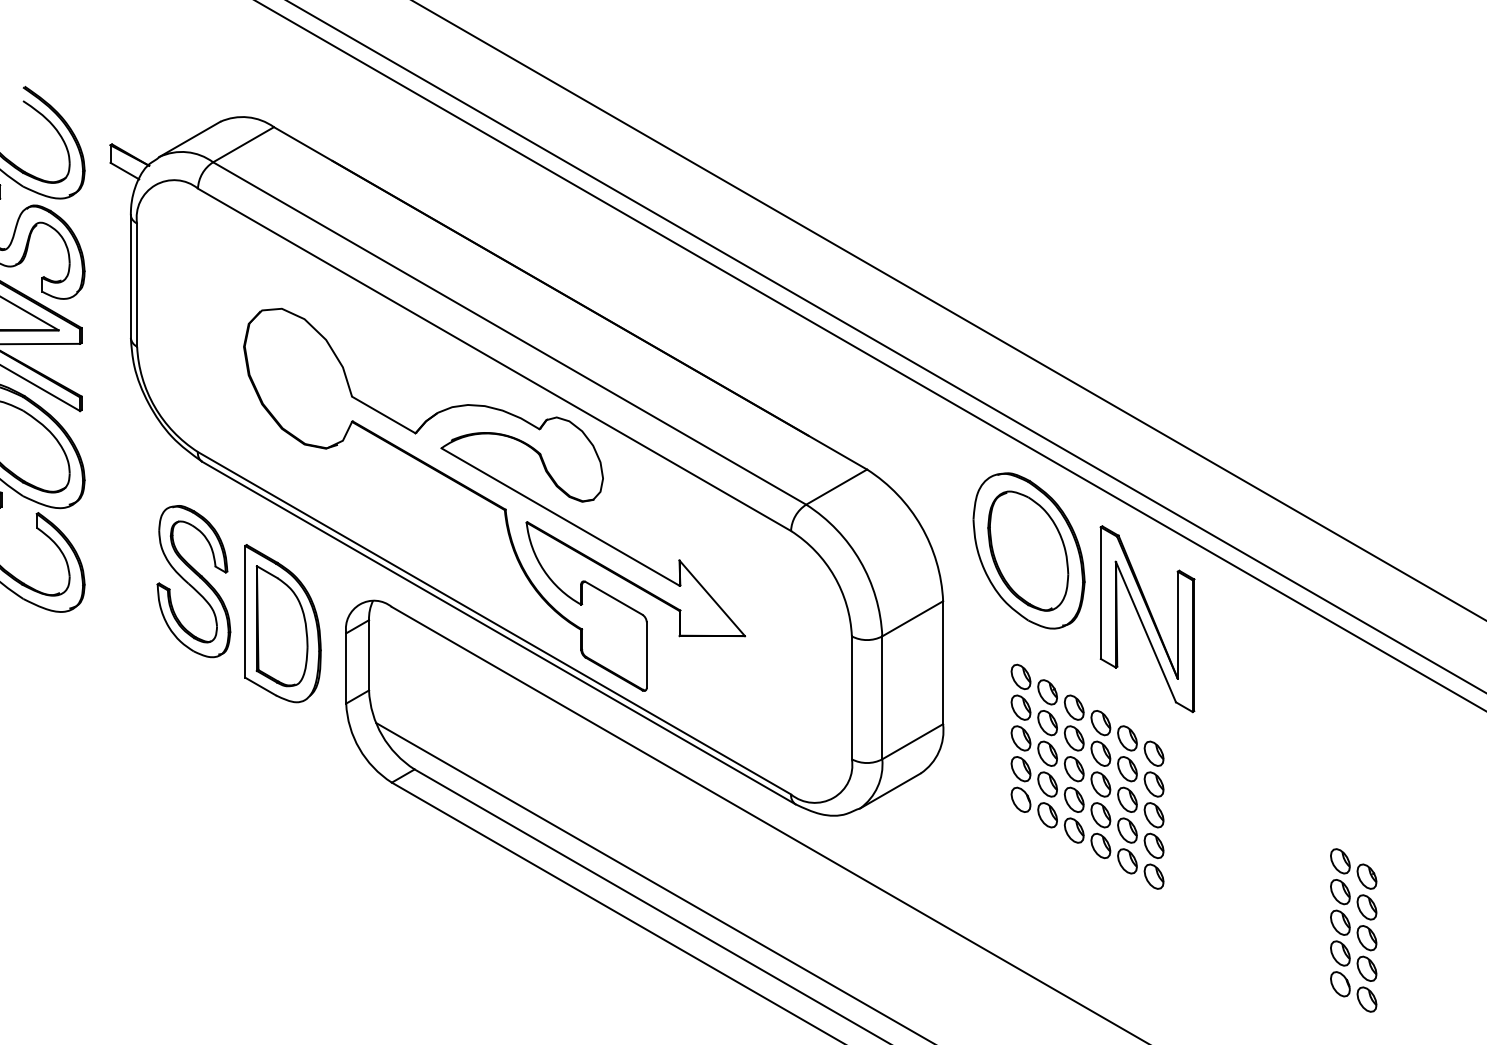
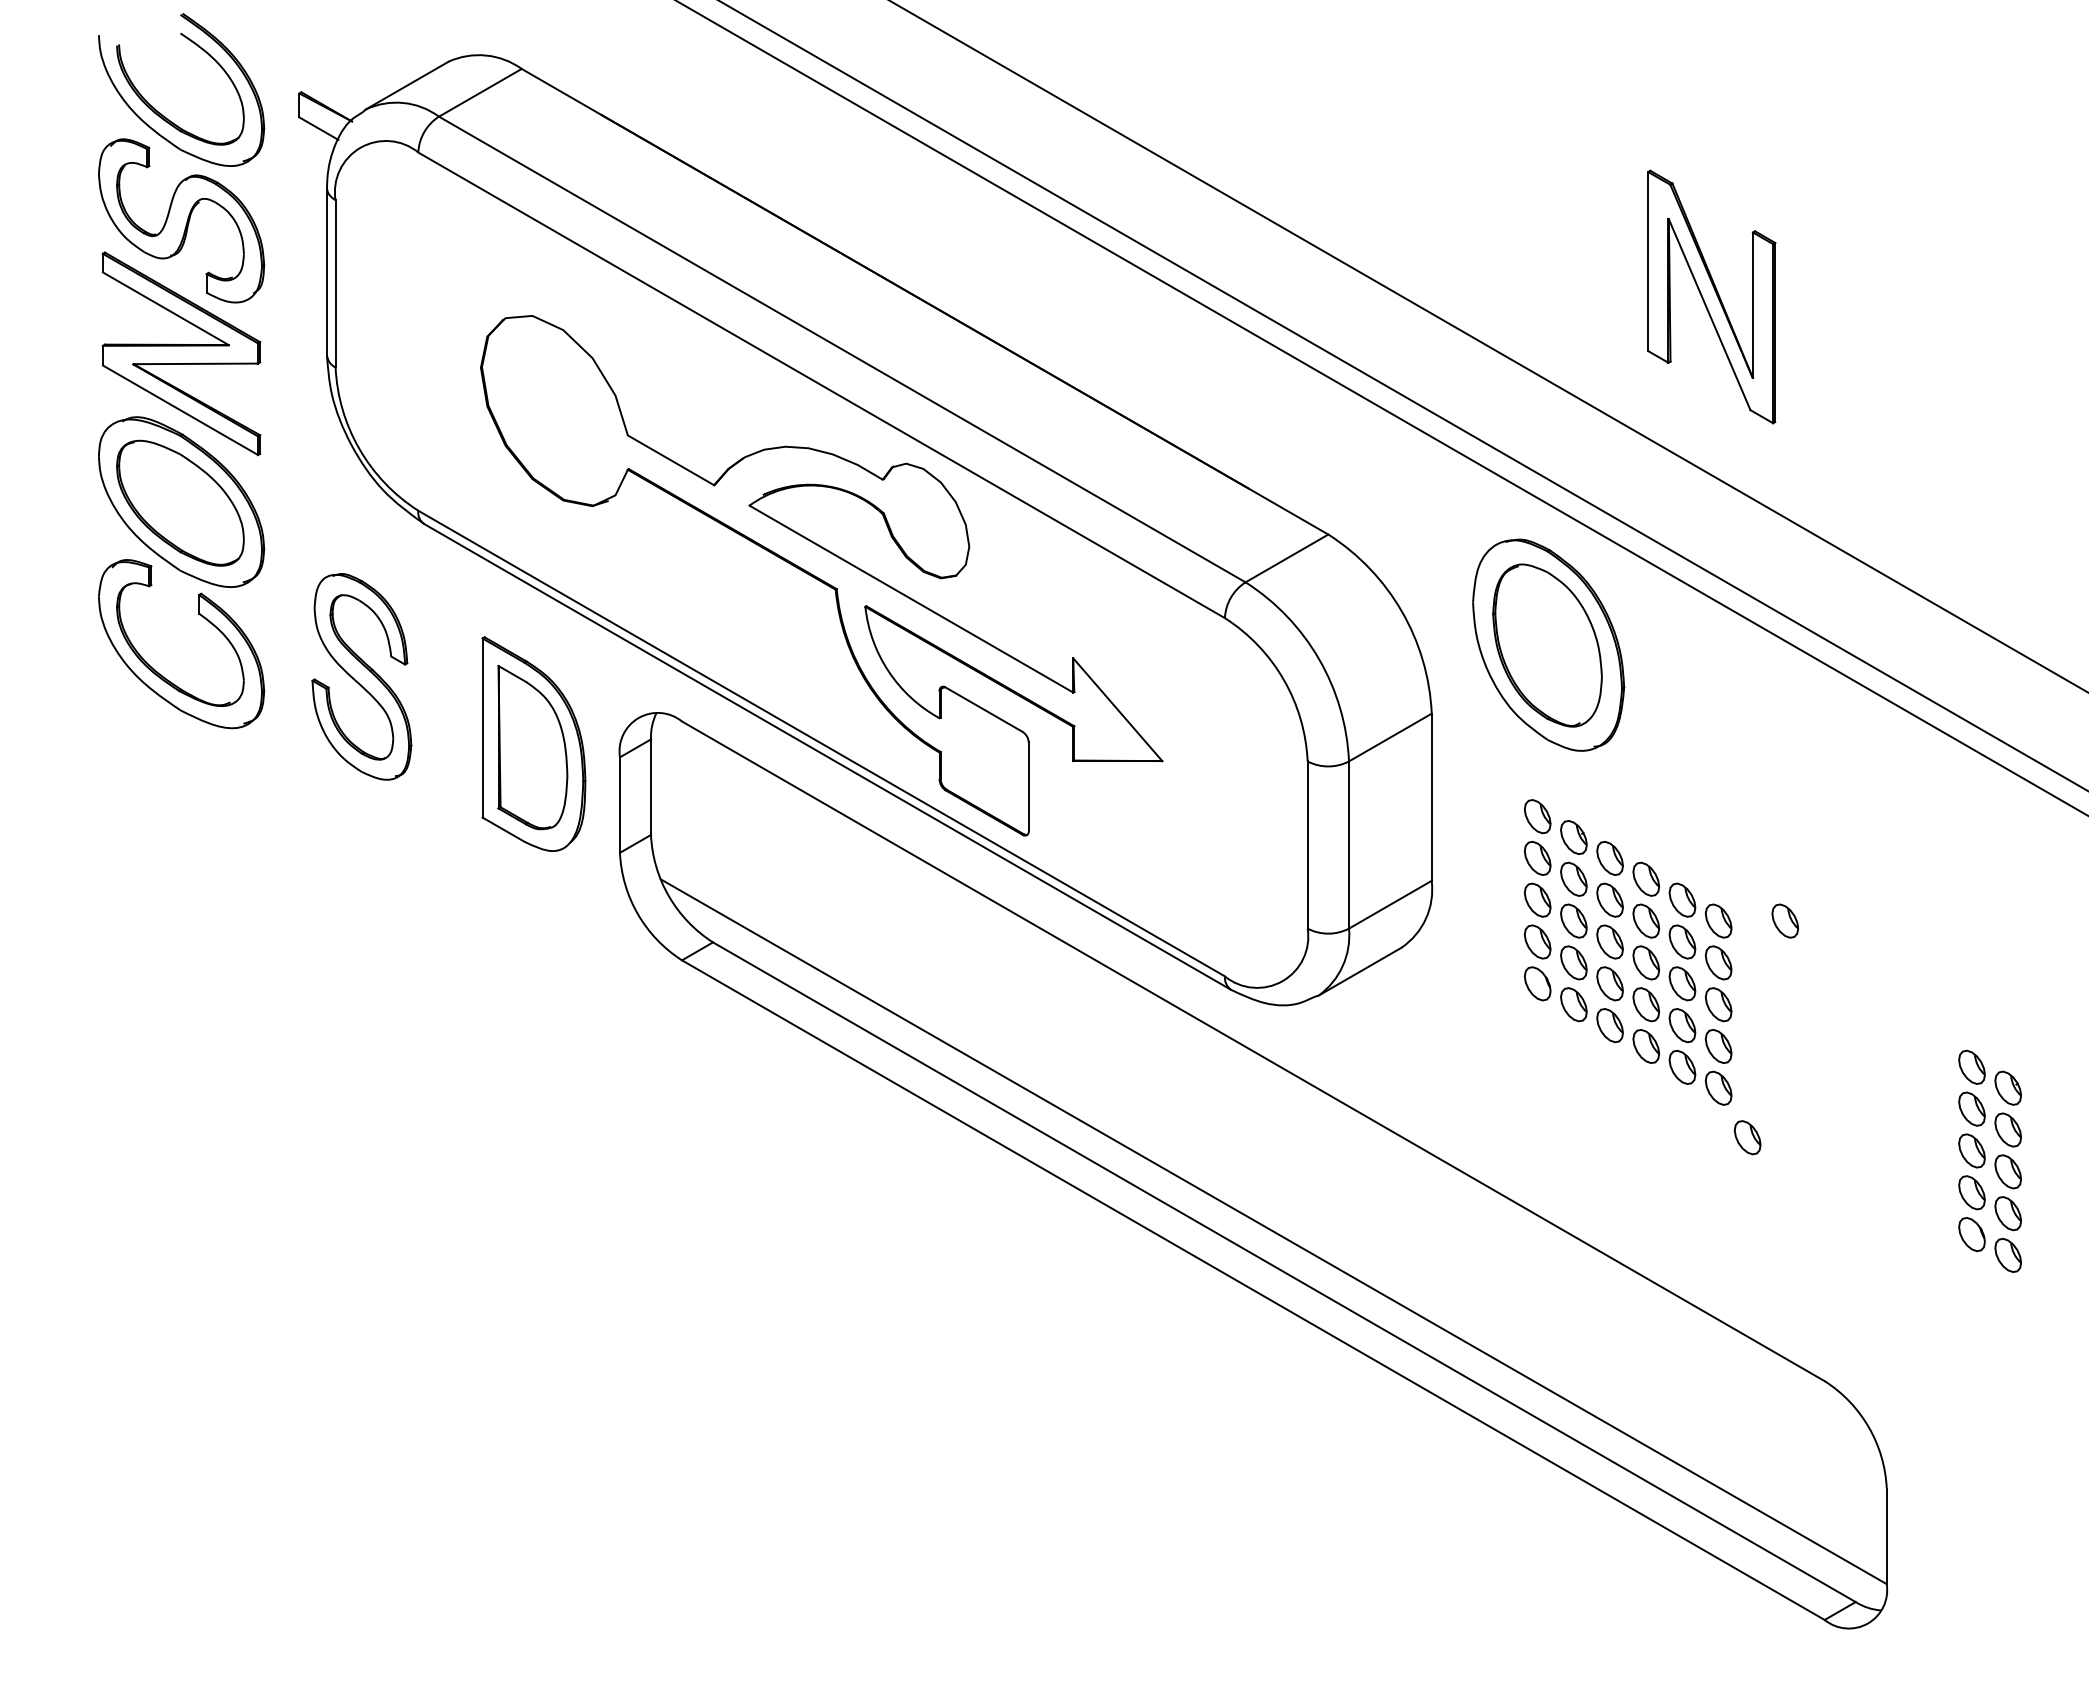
part: (193, 581) -> (361, 676), moved
part: (1147, 618) -> (1711, 296), moved
part: (1203, 753) -> (1785, 920), added
part: (1175, 912) -> (1747, 1137), added

